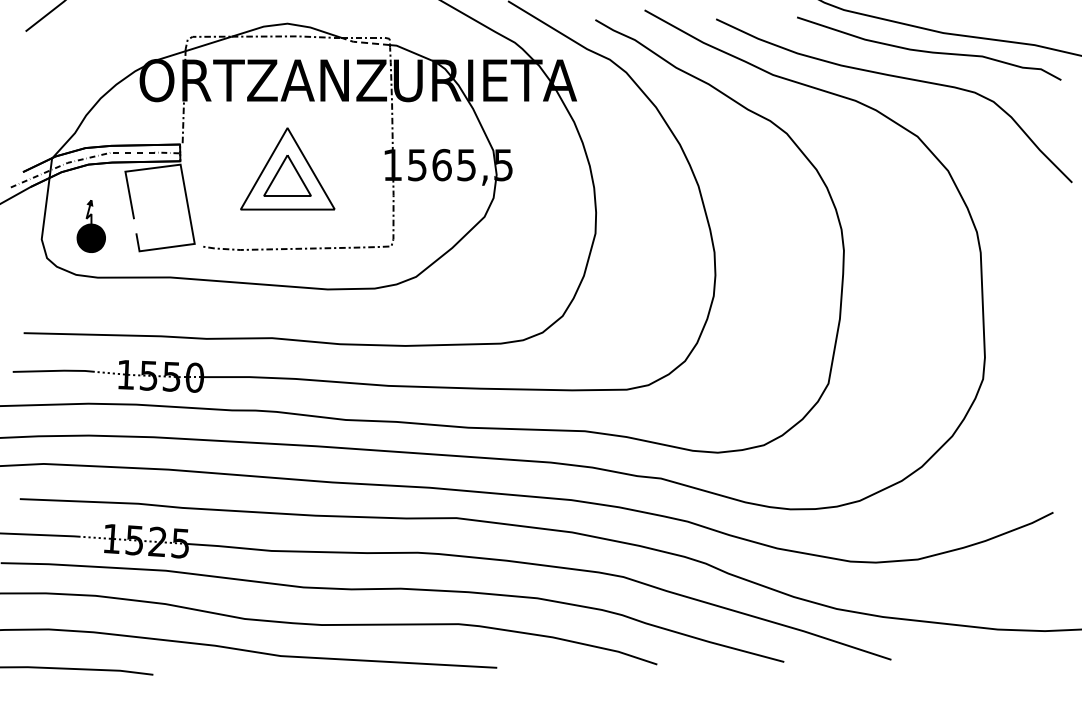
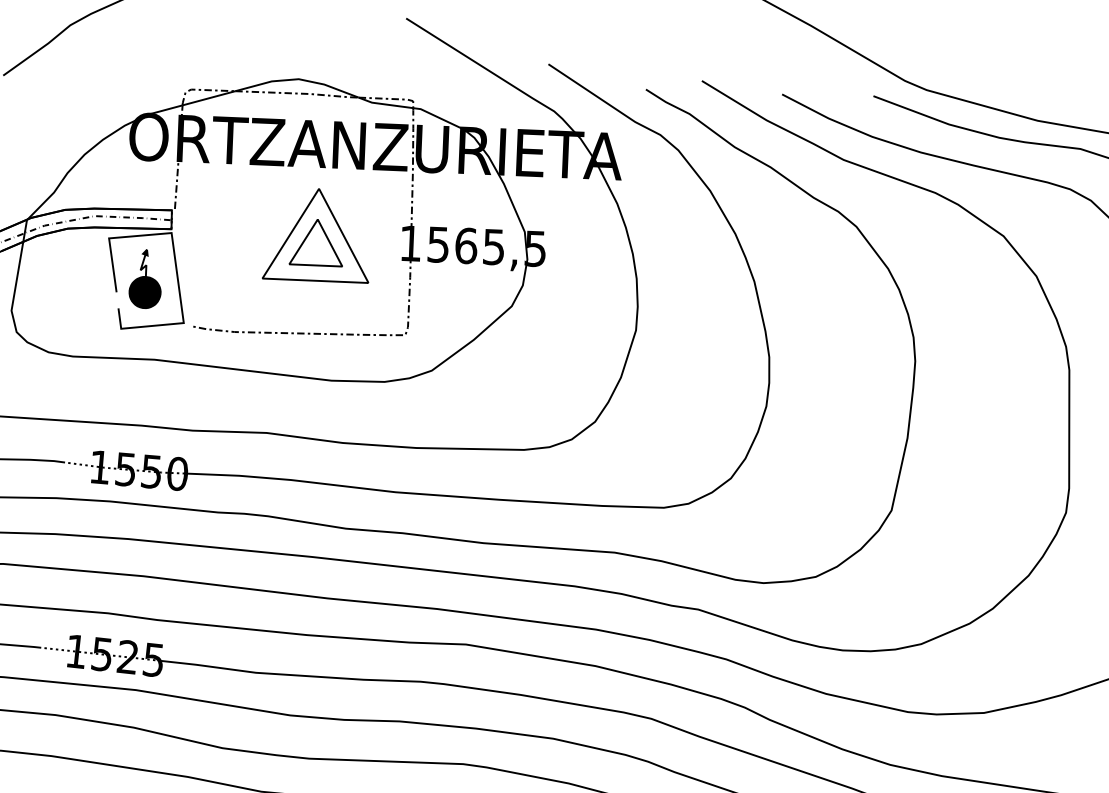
line: (364, 42) -> (384, 104), dashed -> solid
part: (287, 168) -> (317, 234), moved
part: (90, 226) -> (144, 279), moved

